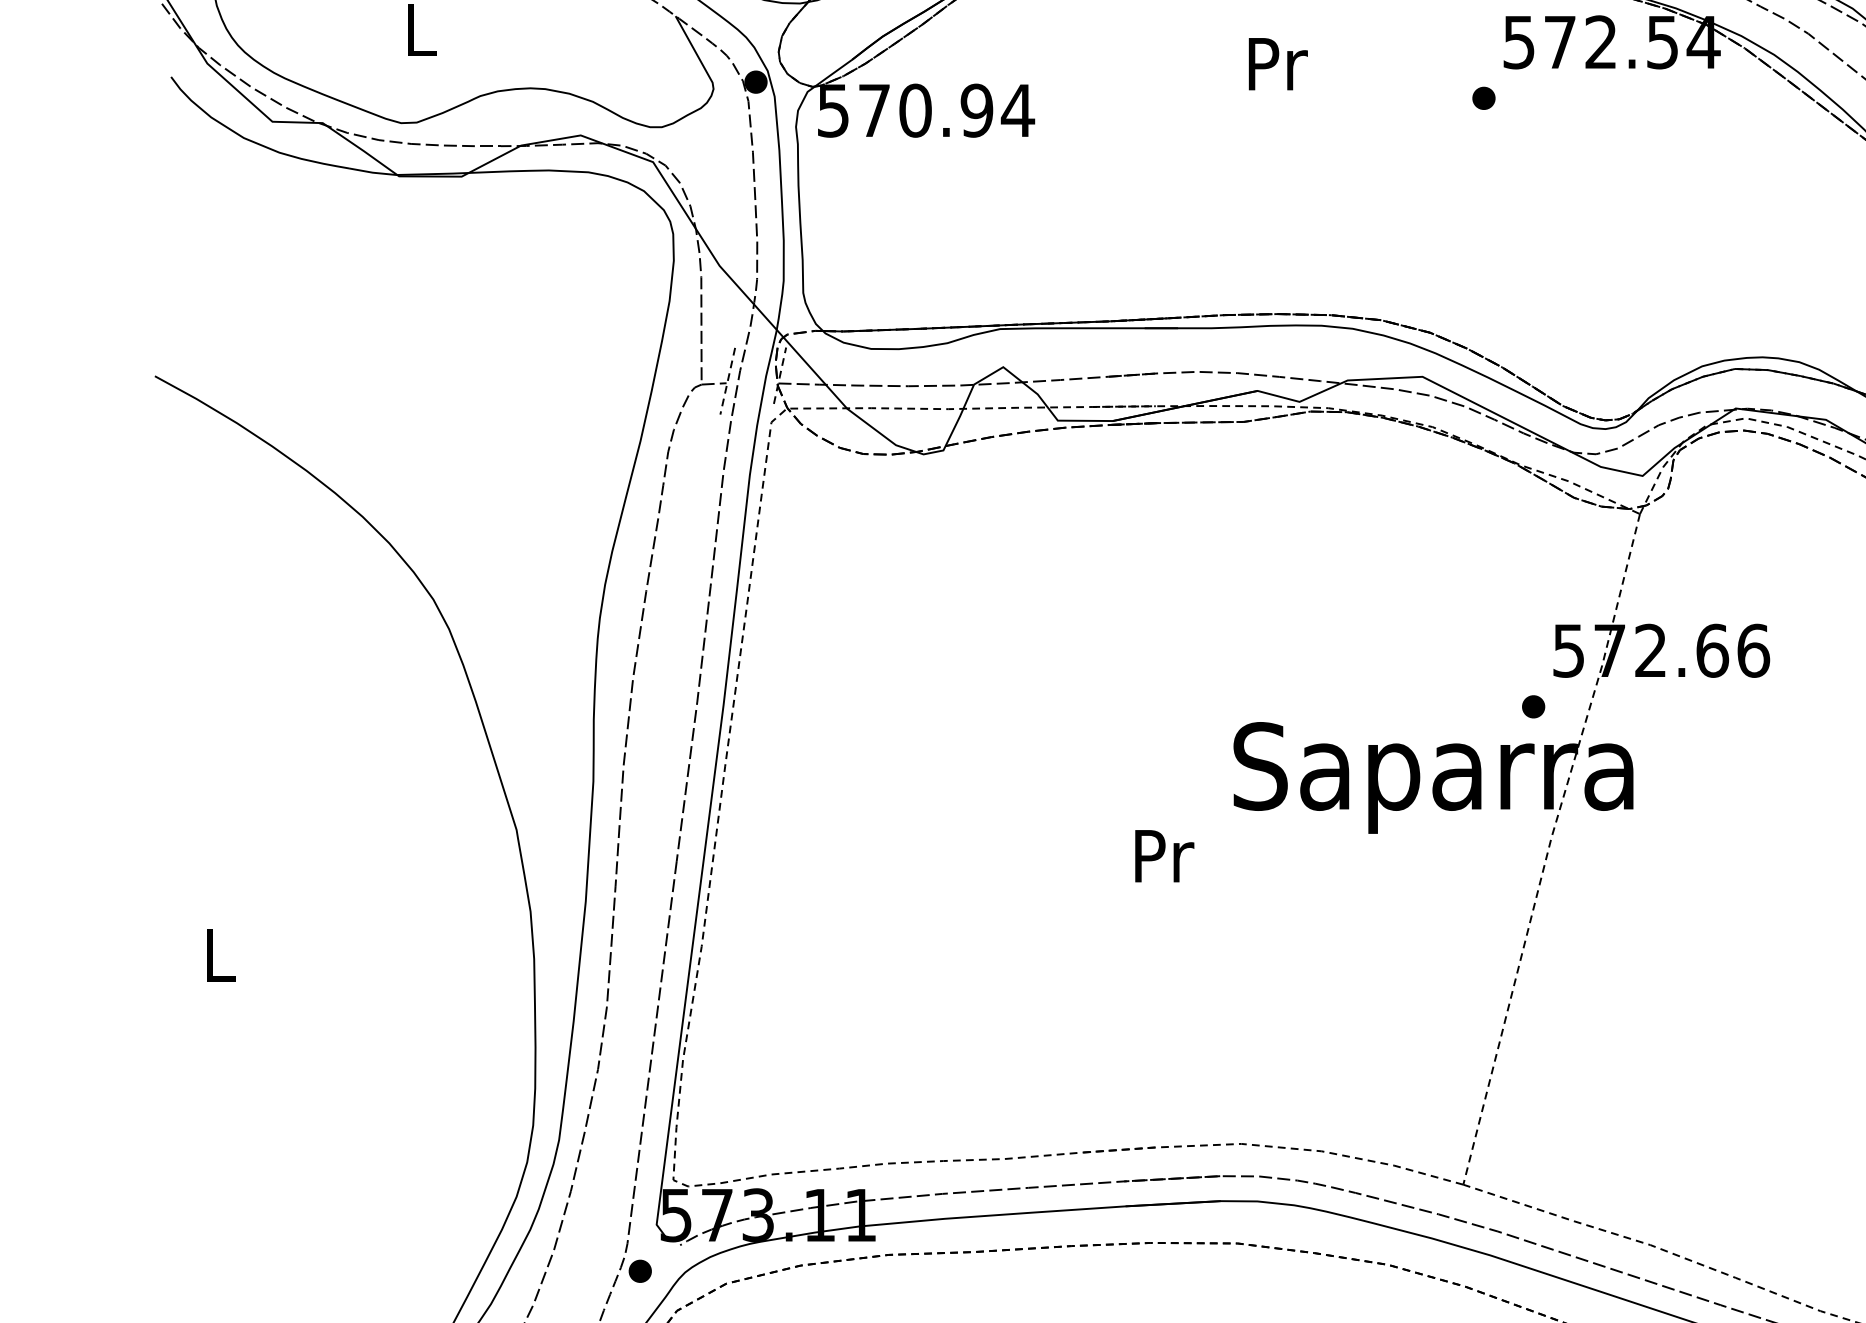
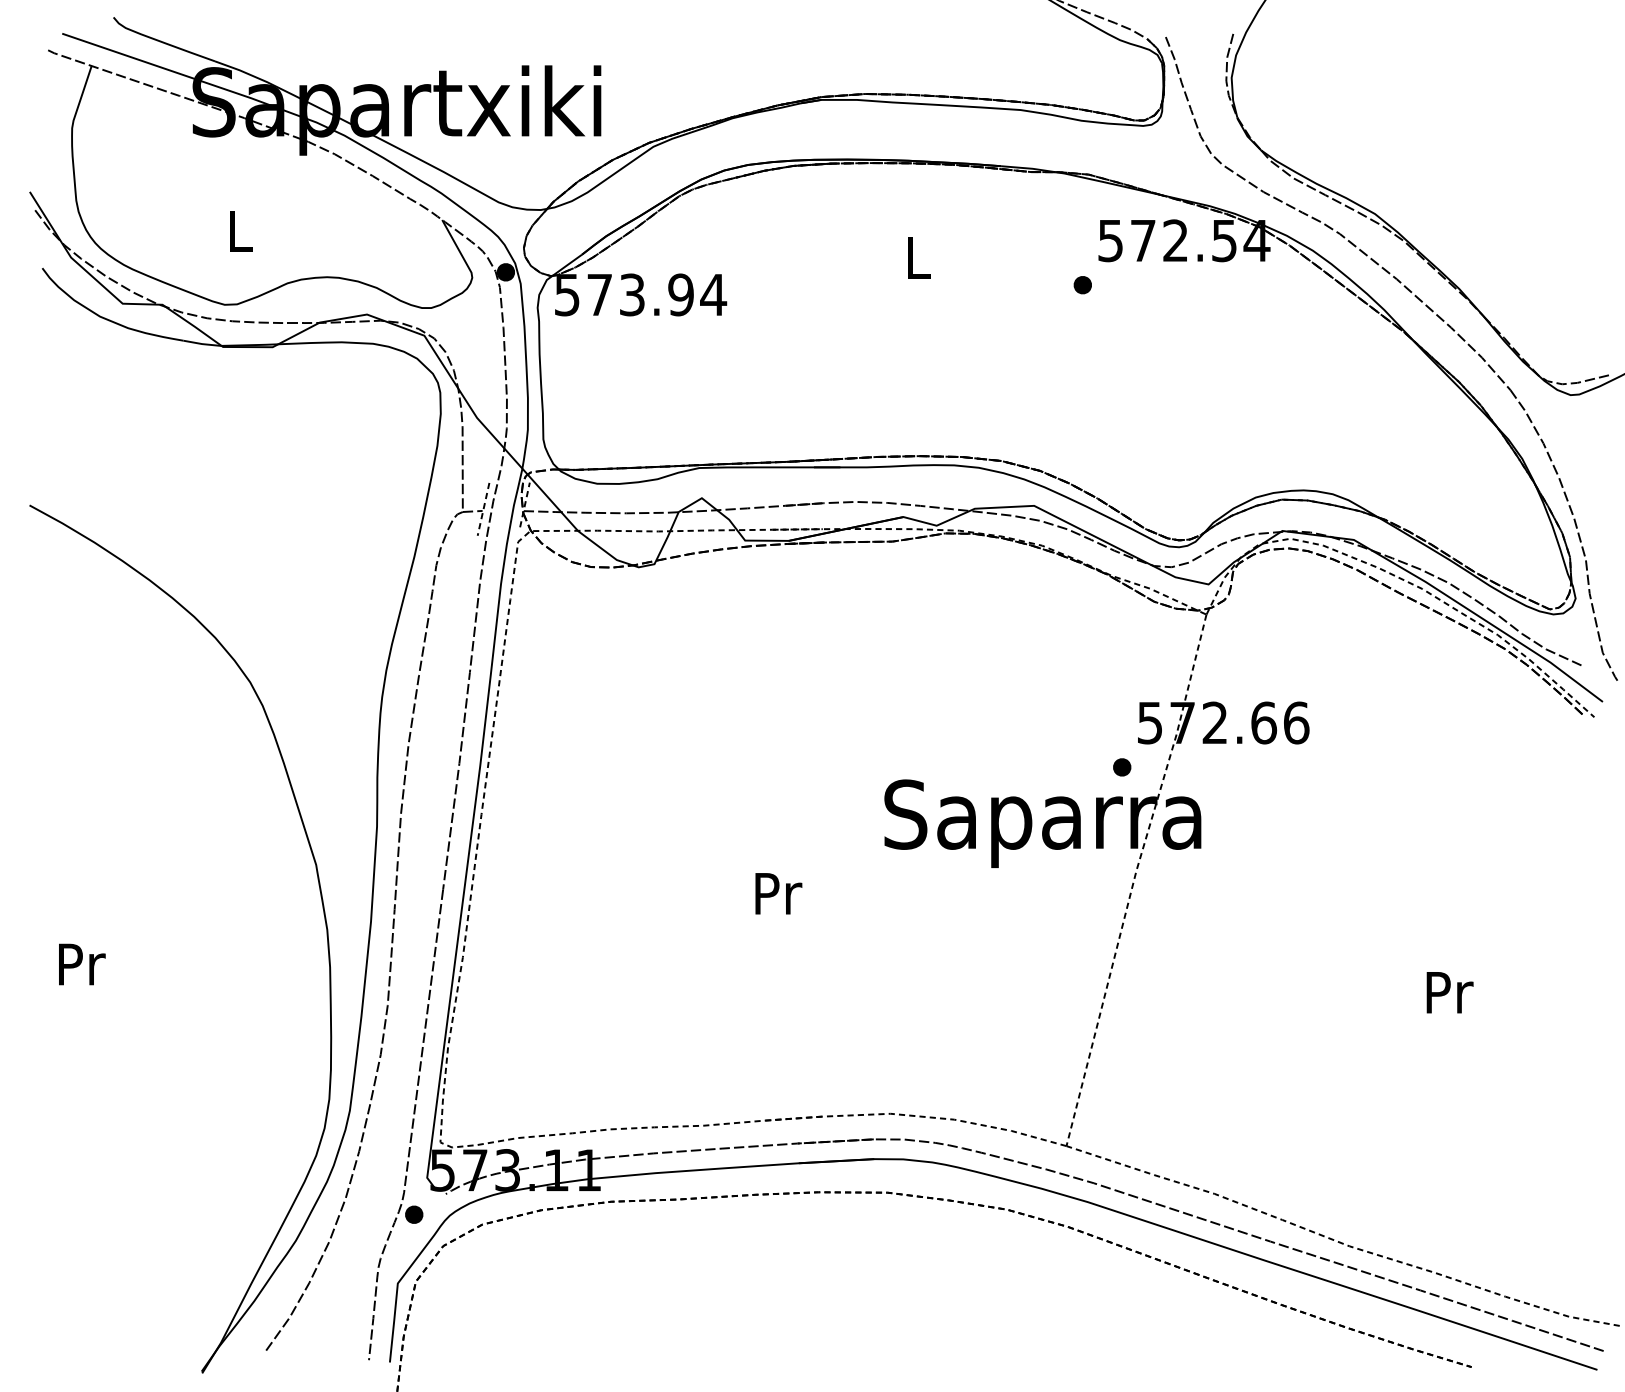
text: (1277, 63) -> (919, 257), Pr -> L
text: (915, 110) -> (632, 294), 570.94 -> 573.94
text: (1164, 855) -> (778, 893), moved
text: (221, 955) -> (82, 964), L -> Pr

